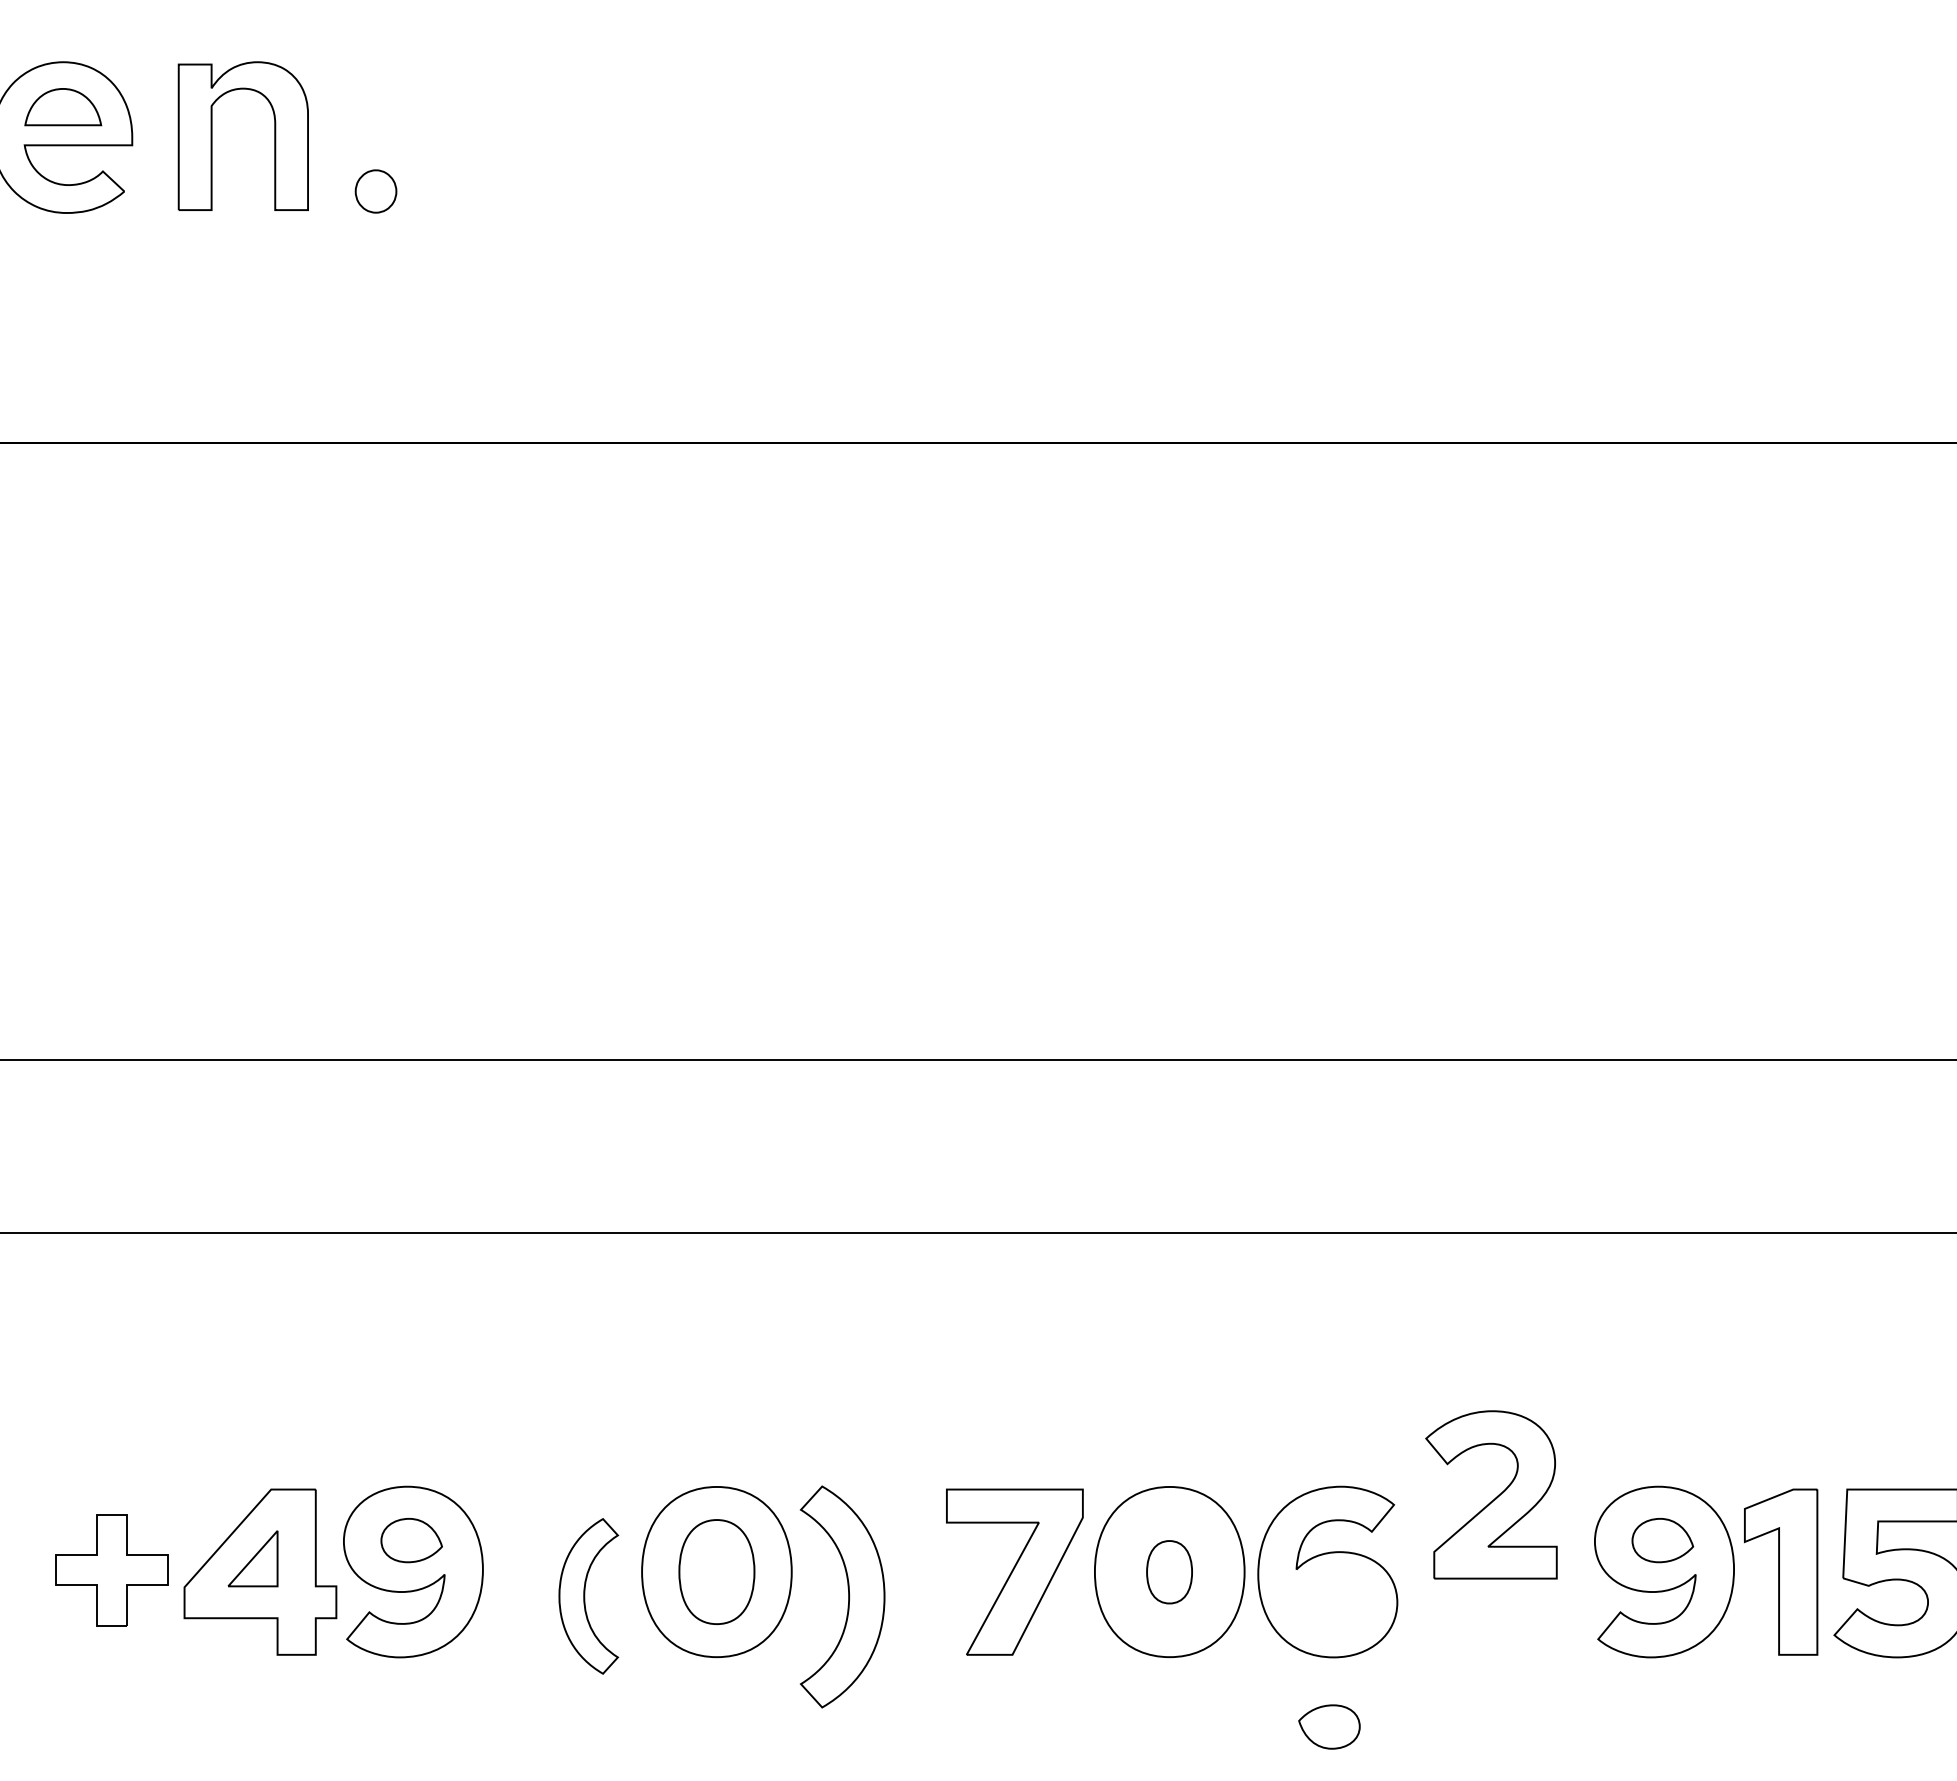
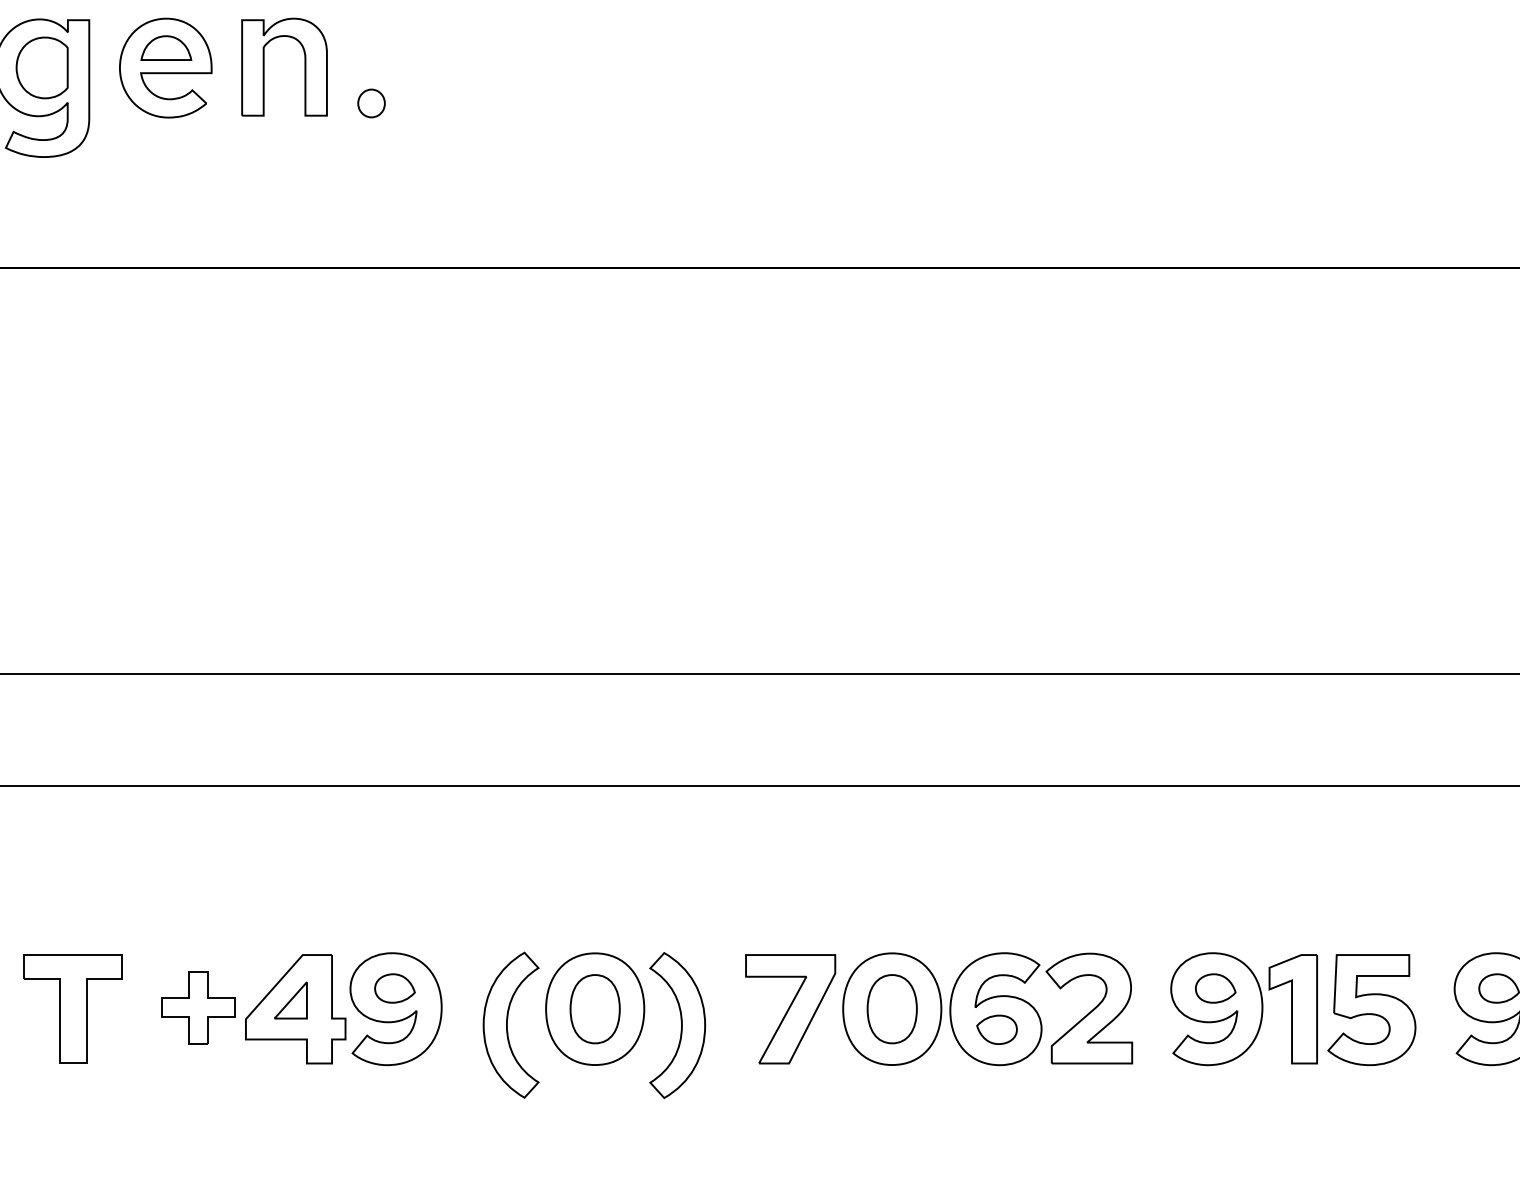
part: (1491, 1494) -> (1089, 1008), moved
part: (1168, 1572) -> (891, 1009), size x1.67
part: (587, 1595) -> (510, 1024), size x1.43
part: (1328, 1726) -> (996, 1029), moved

